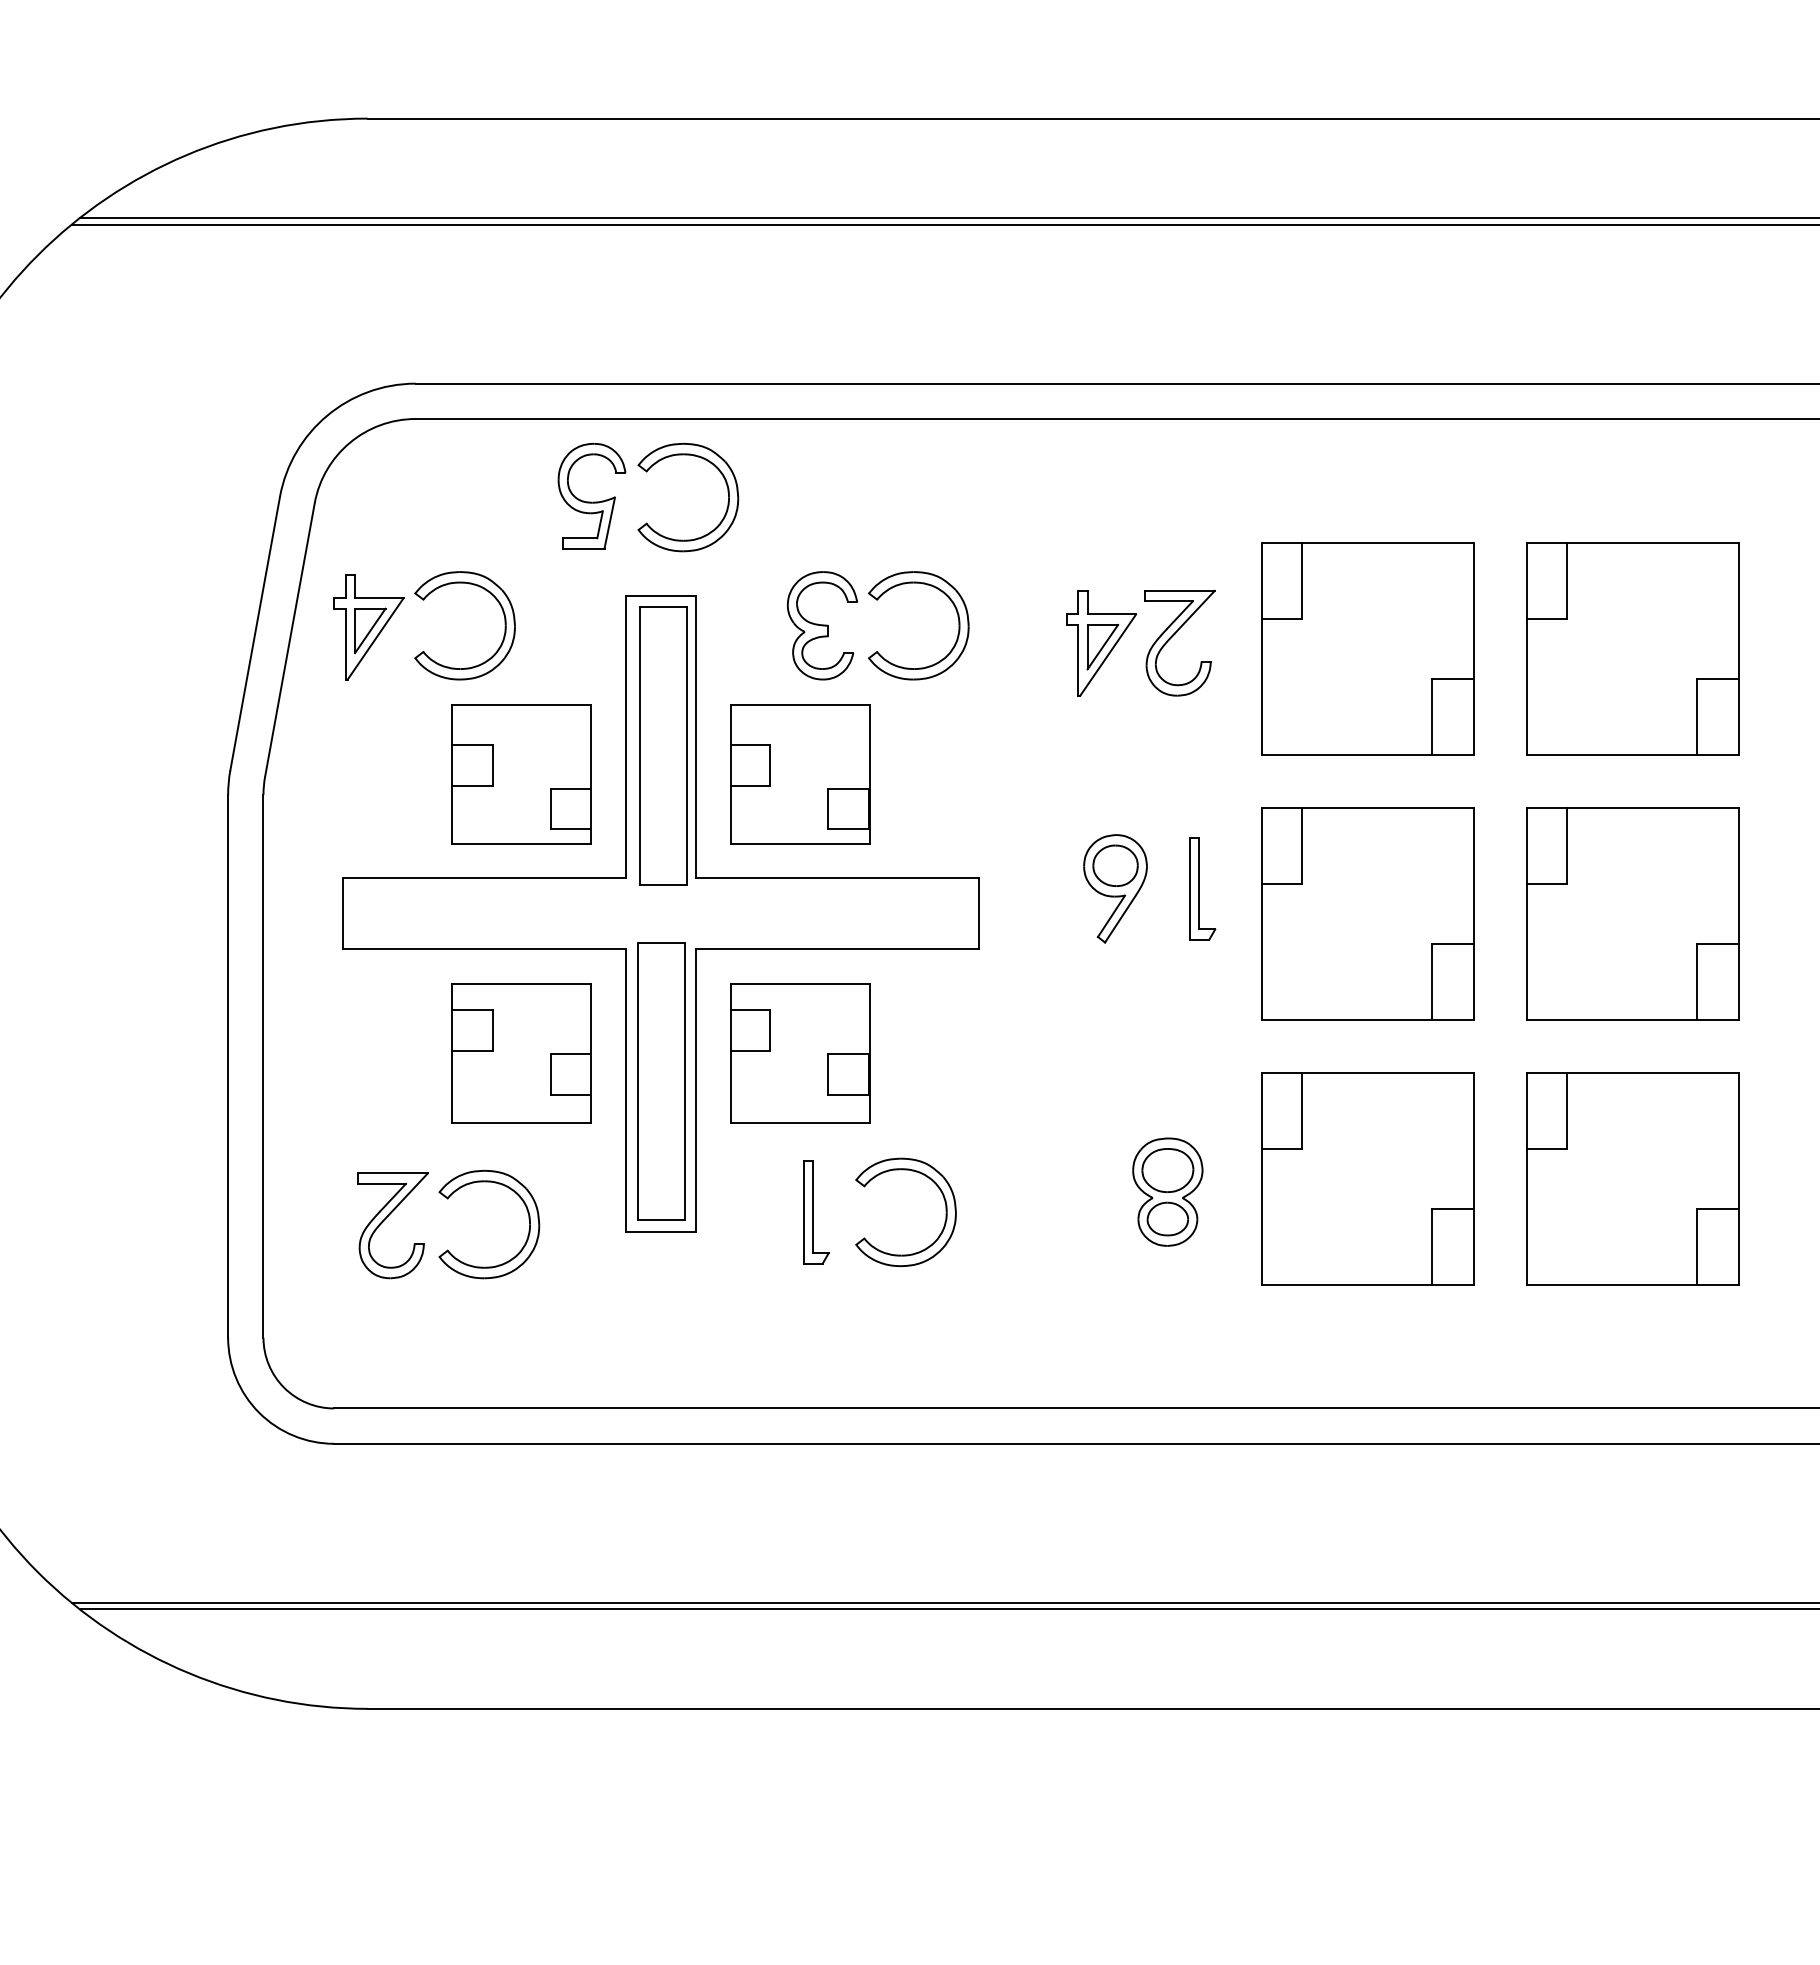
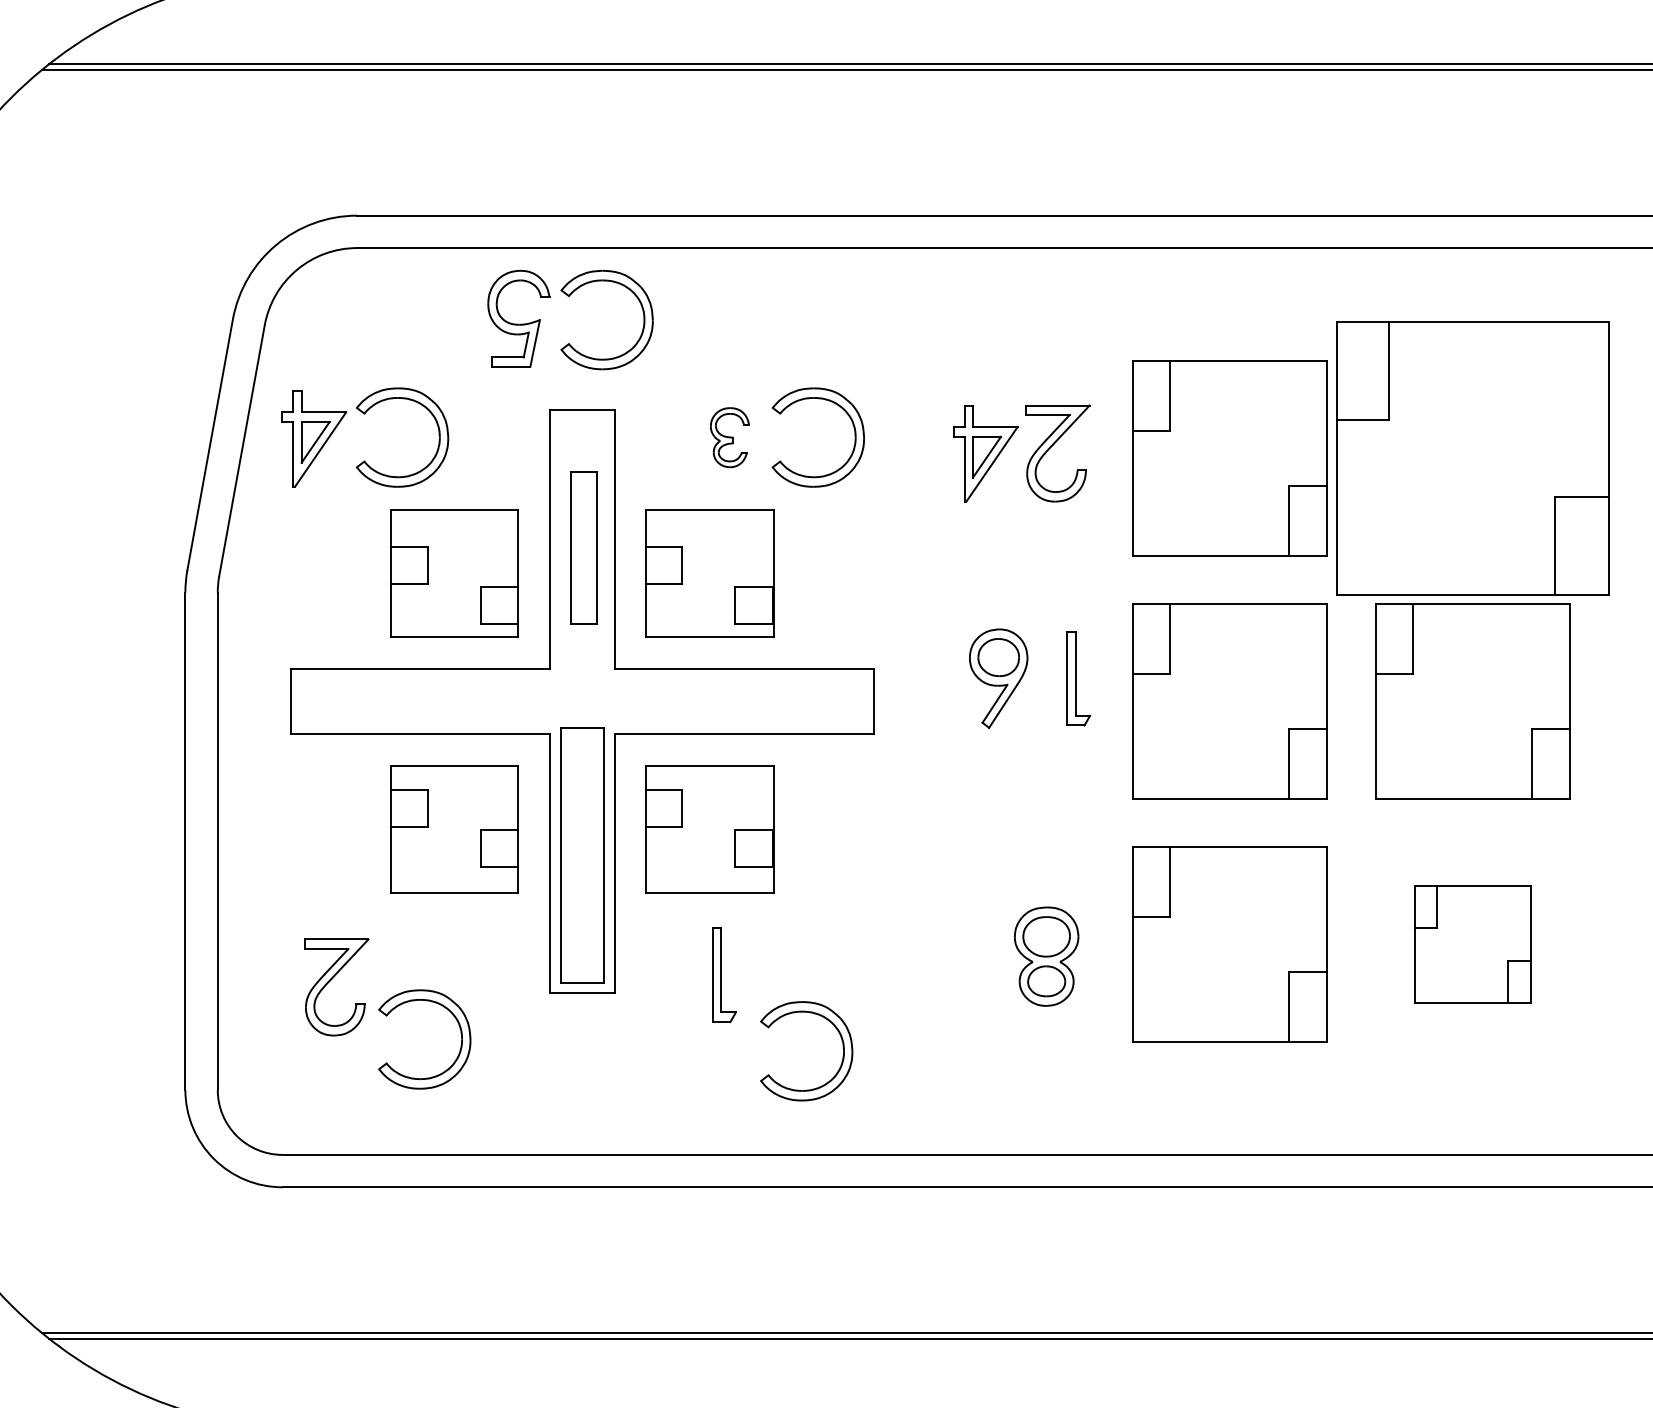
part: (821, 625) -> (729, 437), size x0.6
part: (1632, 648) -> (1472, 458), size x1.4
part: (663, 745) -> (584, 547), size x0.6
part: (1632, 1178) -> (1472, 944), size x0.6
part: (945, 1212) -> (842, 1051), moved
part: (528, 1219) -> (460, 1034), moved

